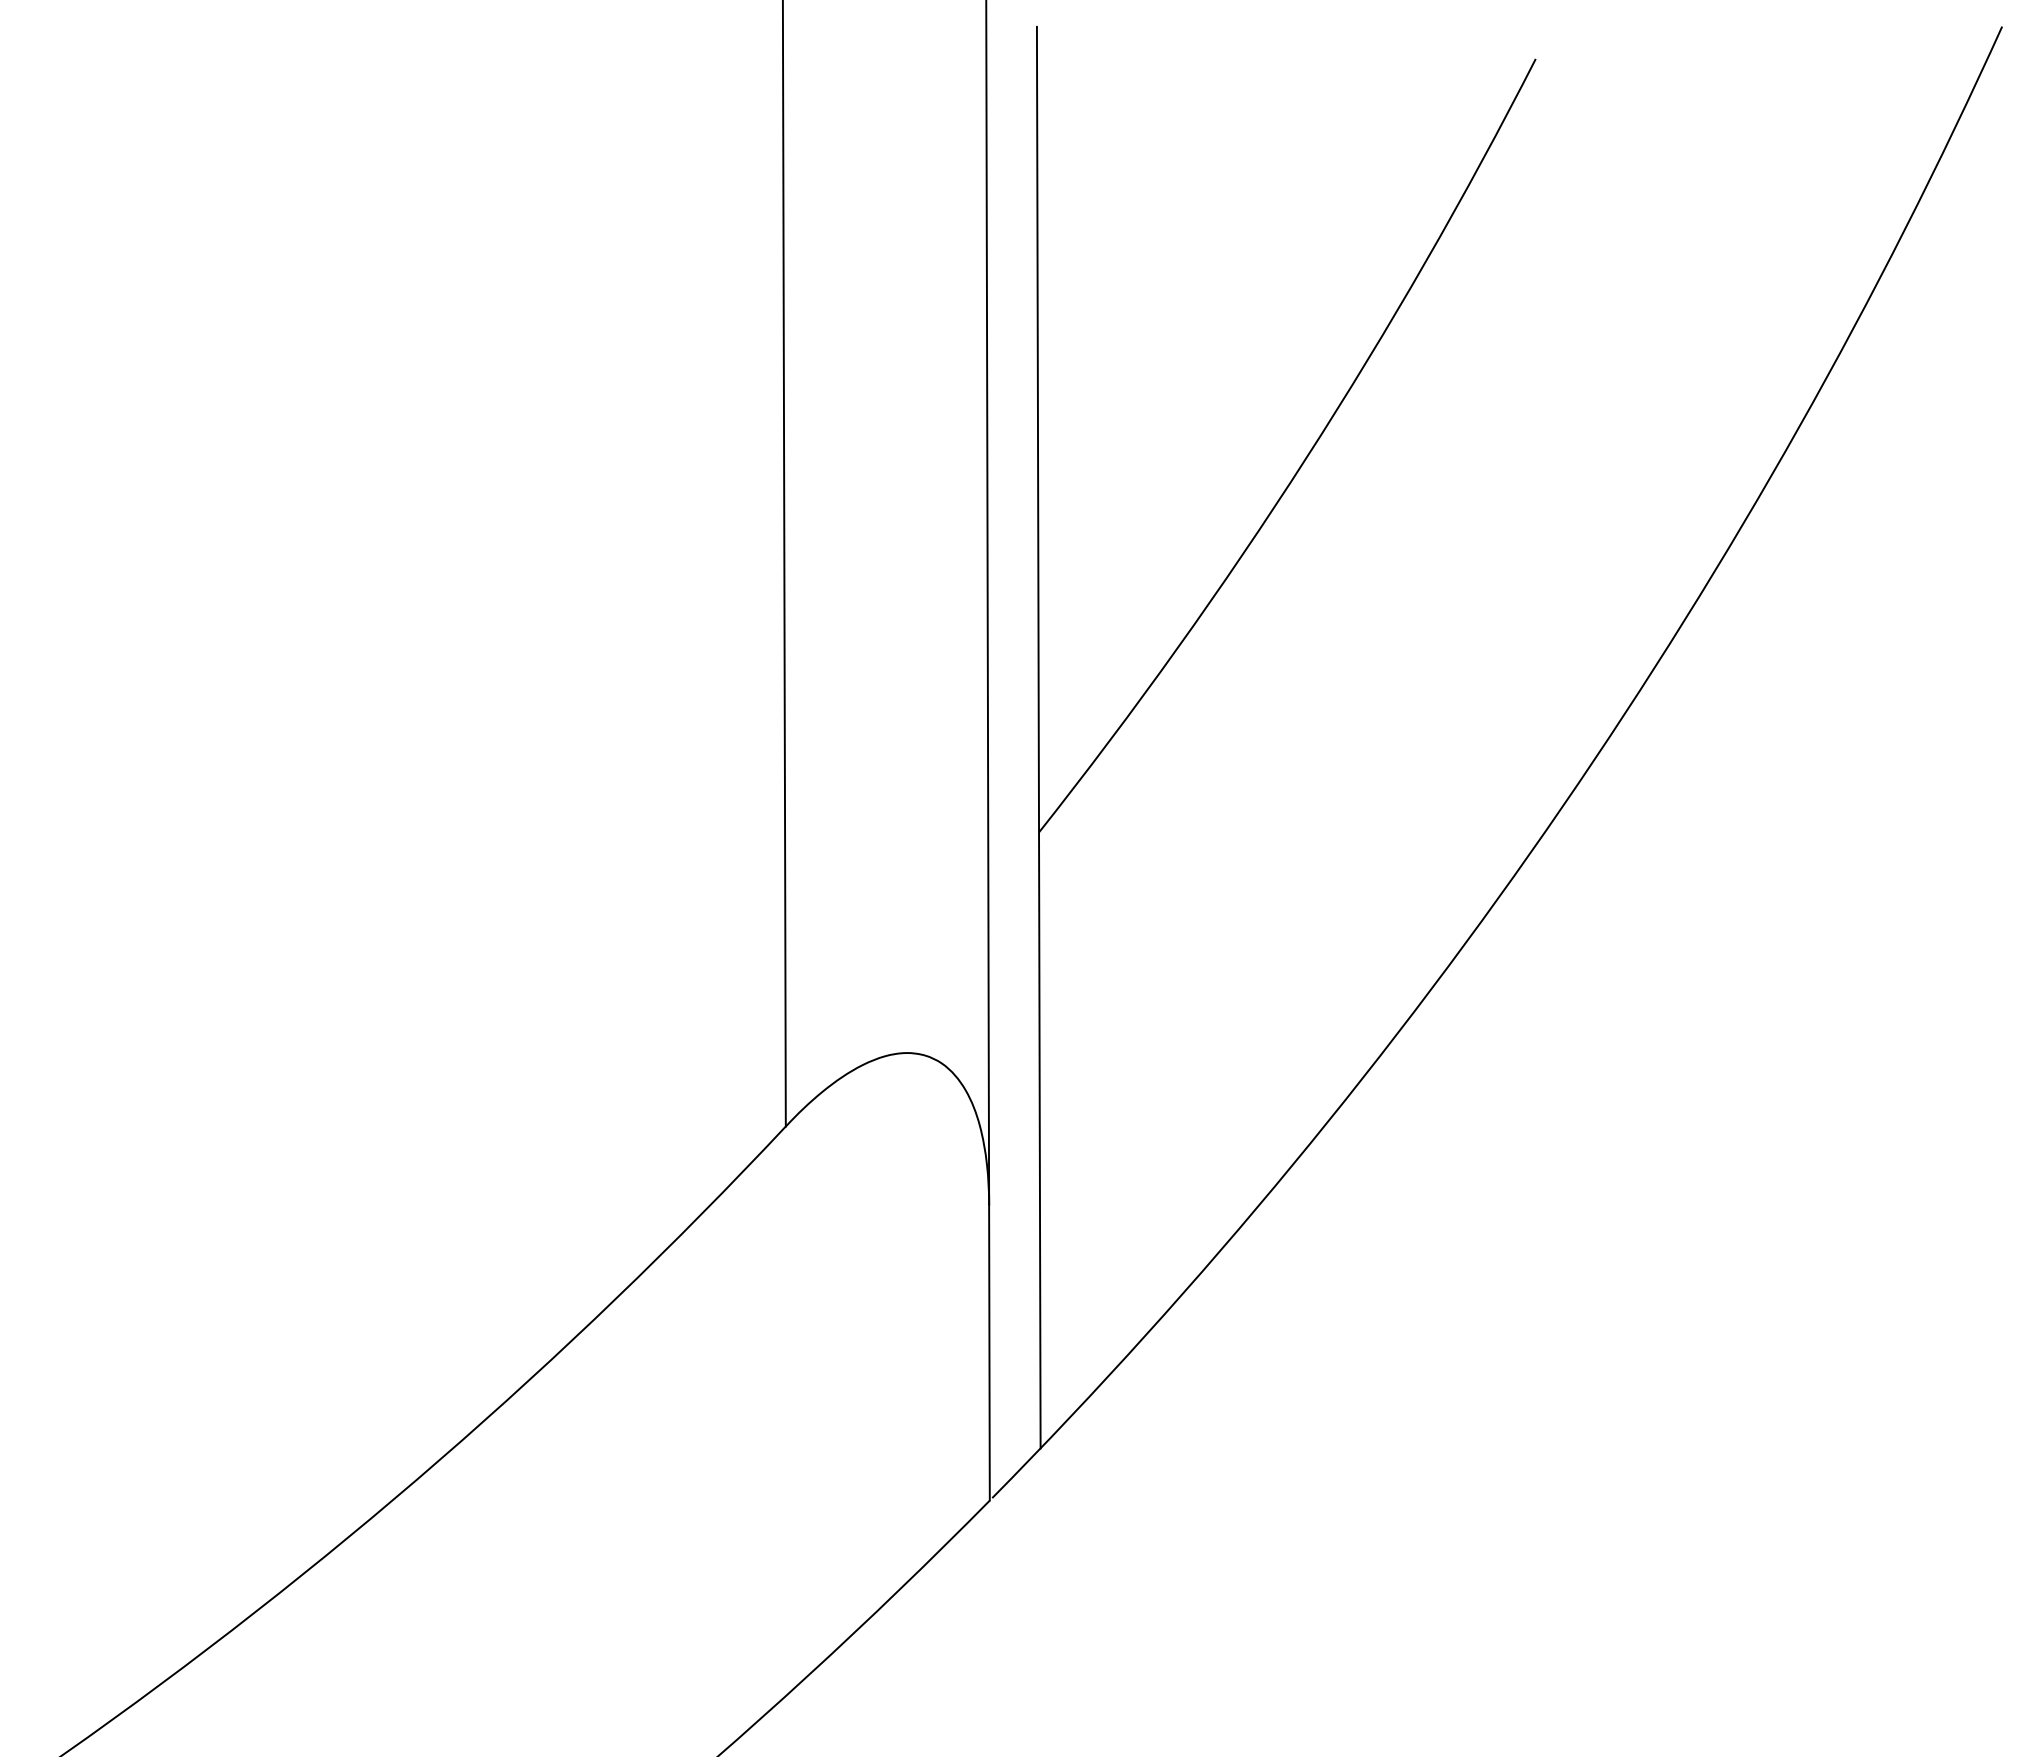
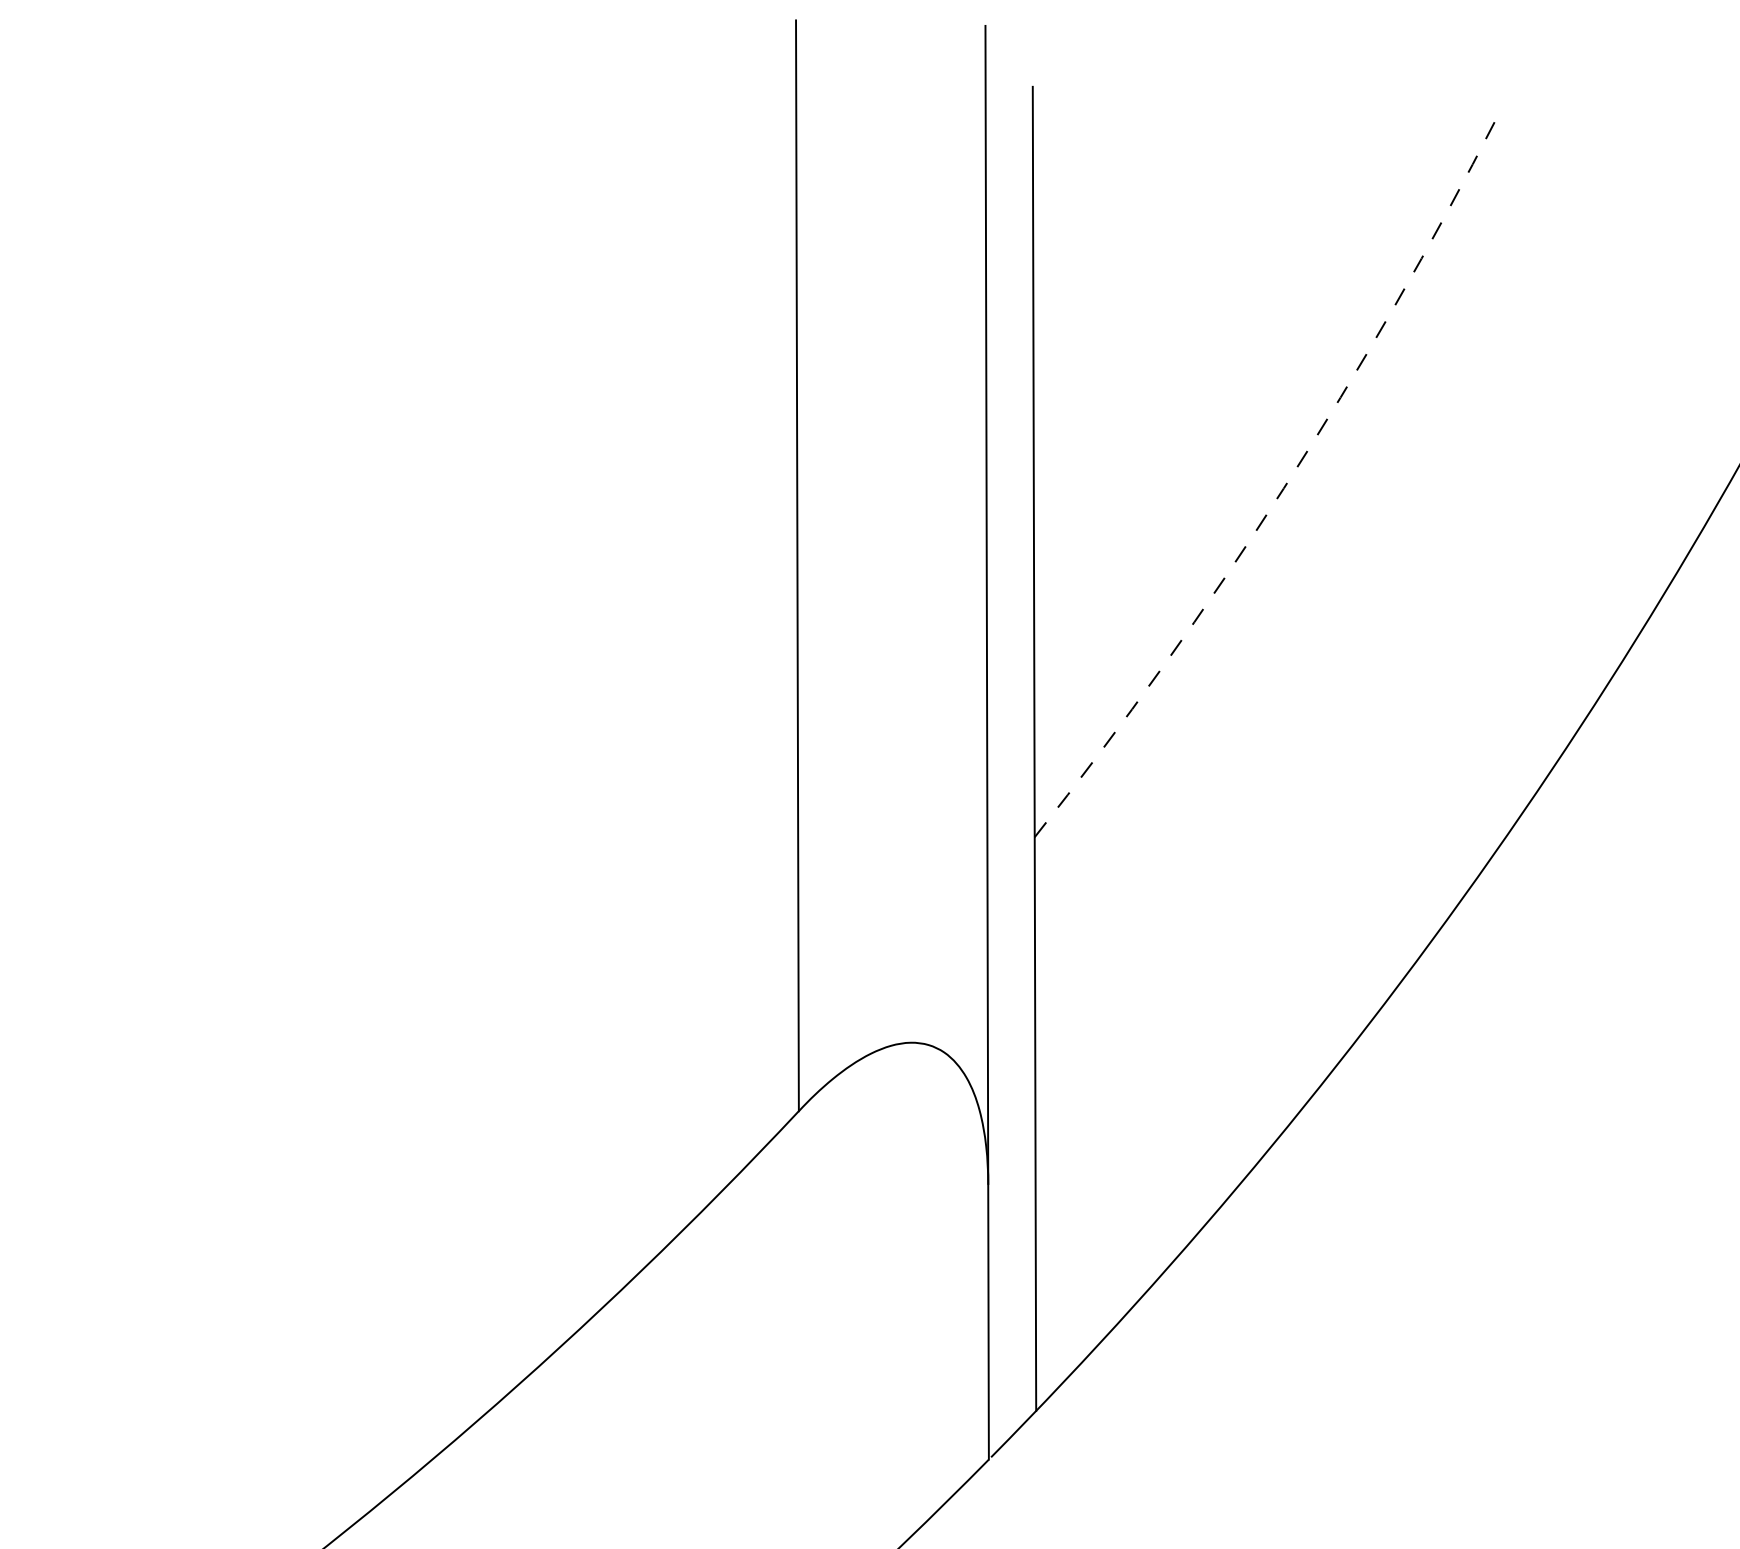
arc: (1306, 458) -> (1283, 488), solid -> dashed

